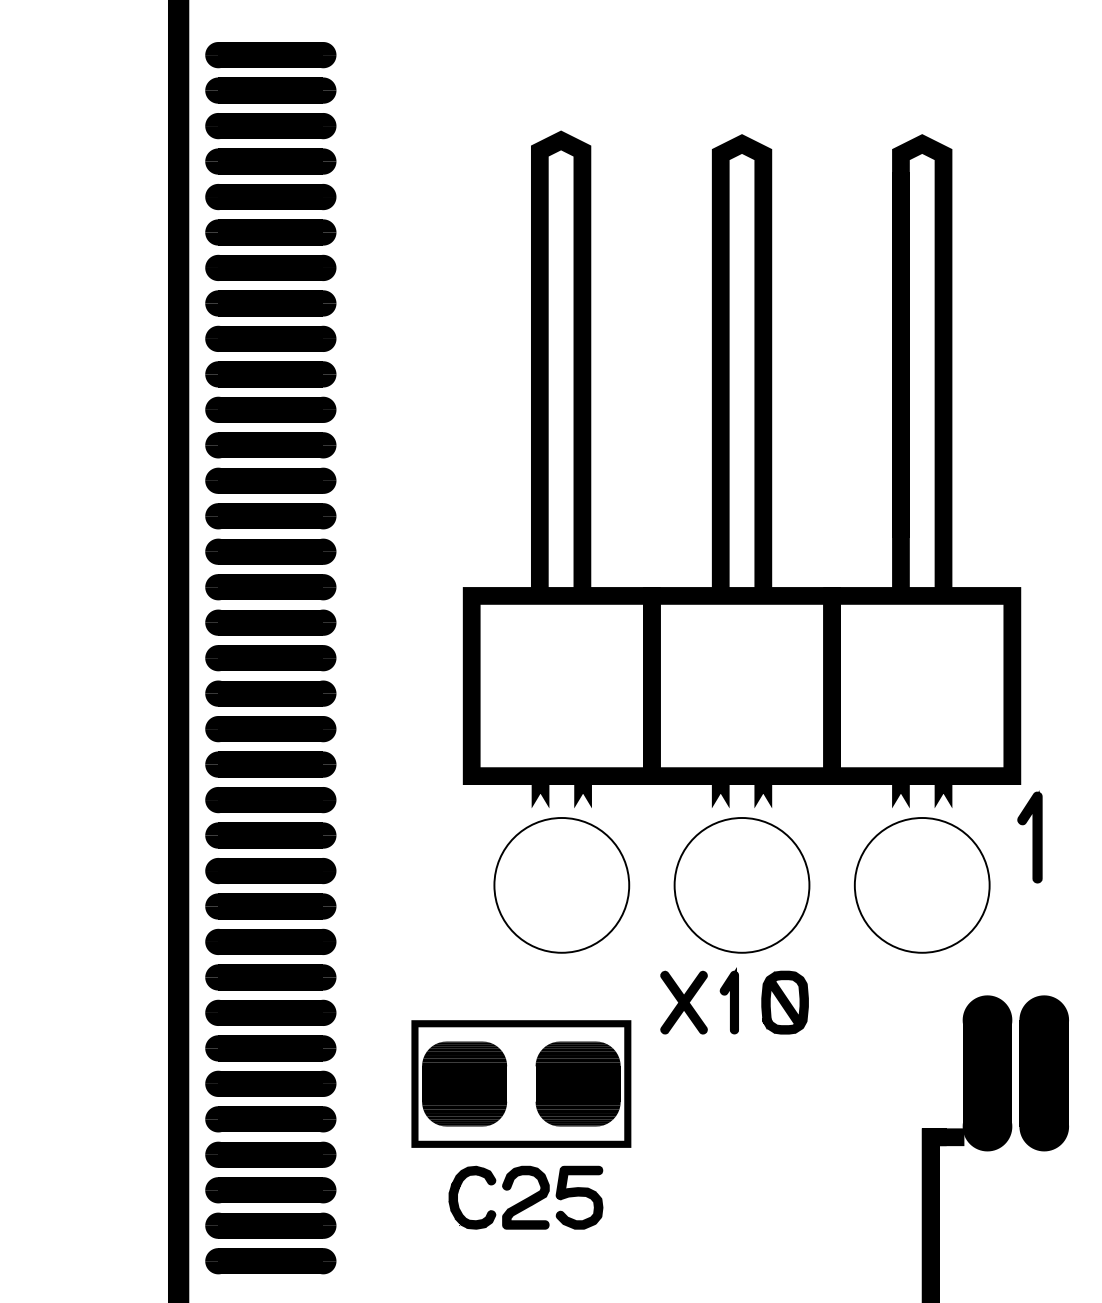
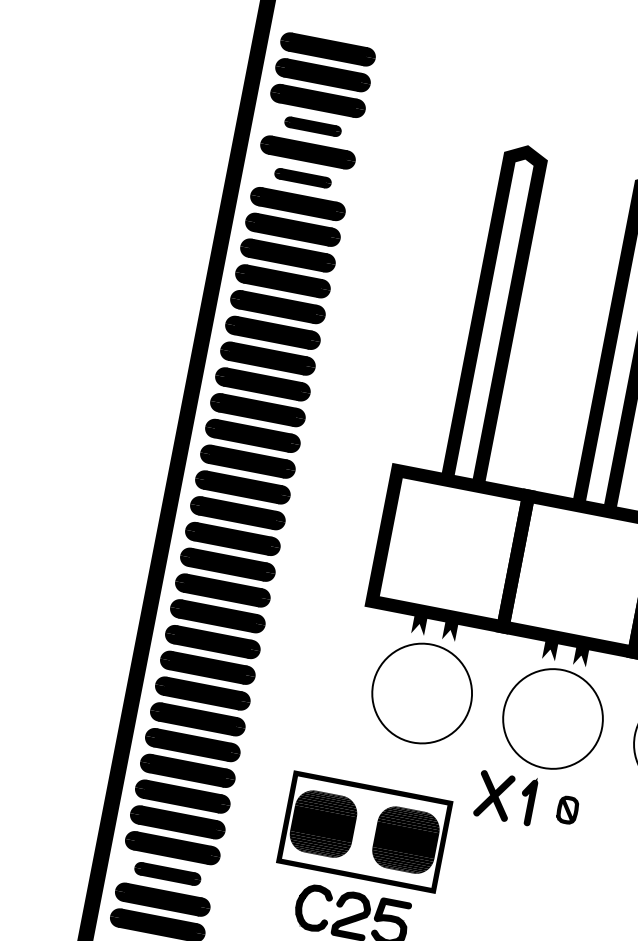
part: (270, 161) -> (312, 126), size x0.6
part: (270, 232) -> (302, 178), size x0.6
part: (784, 1002) -> (567, 810), size x0.6
part: (270, 1190) -> (167, 874), size x0.7

